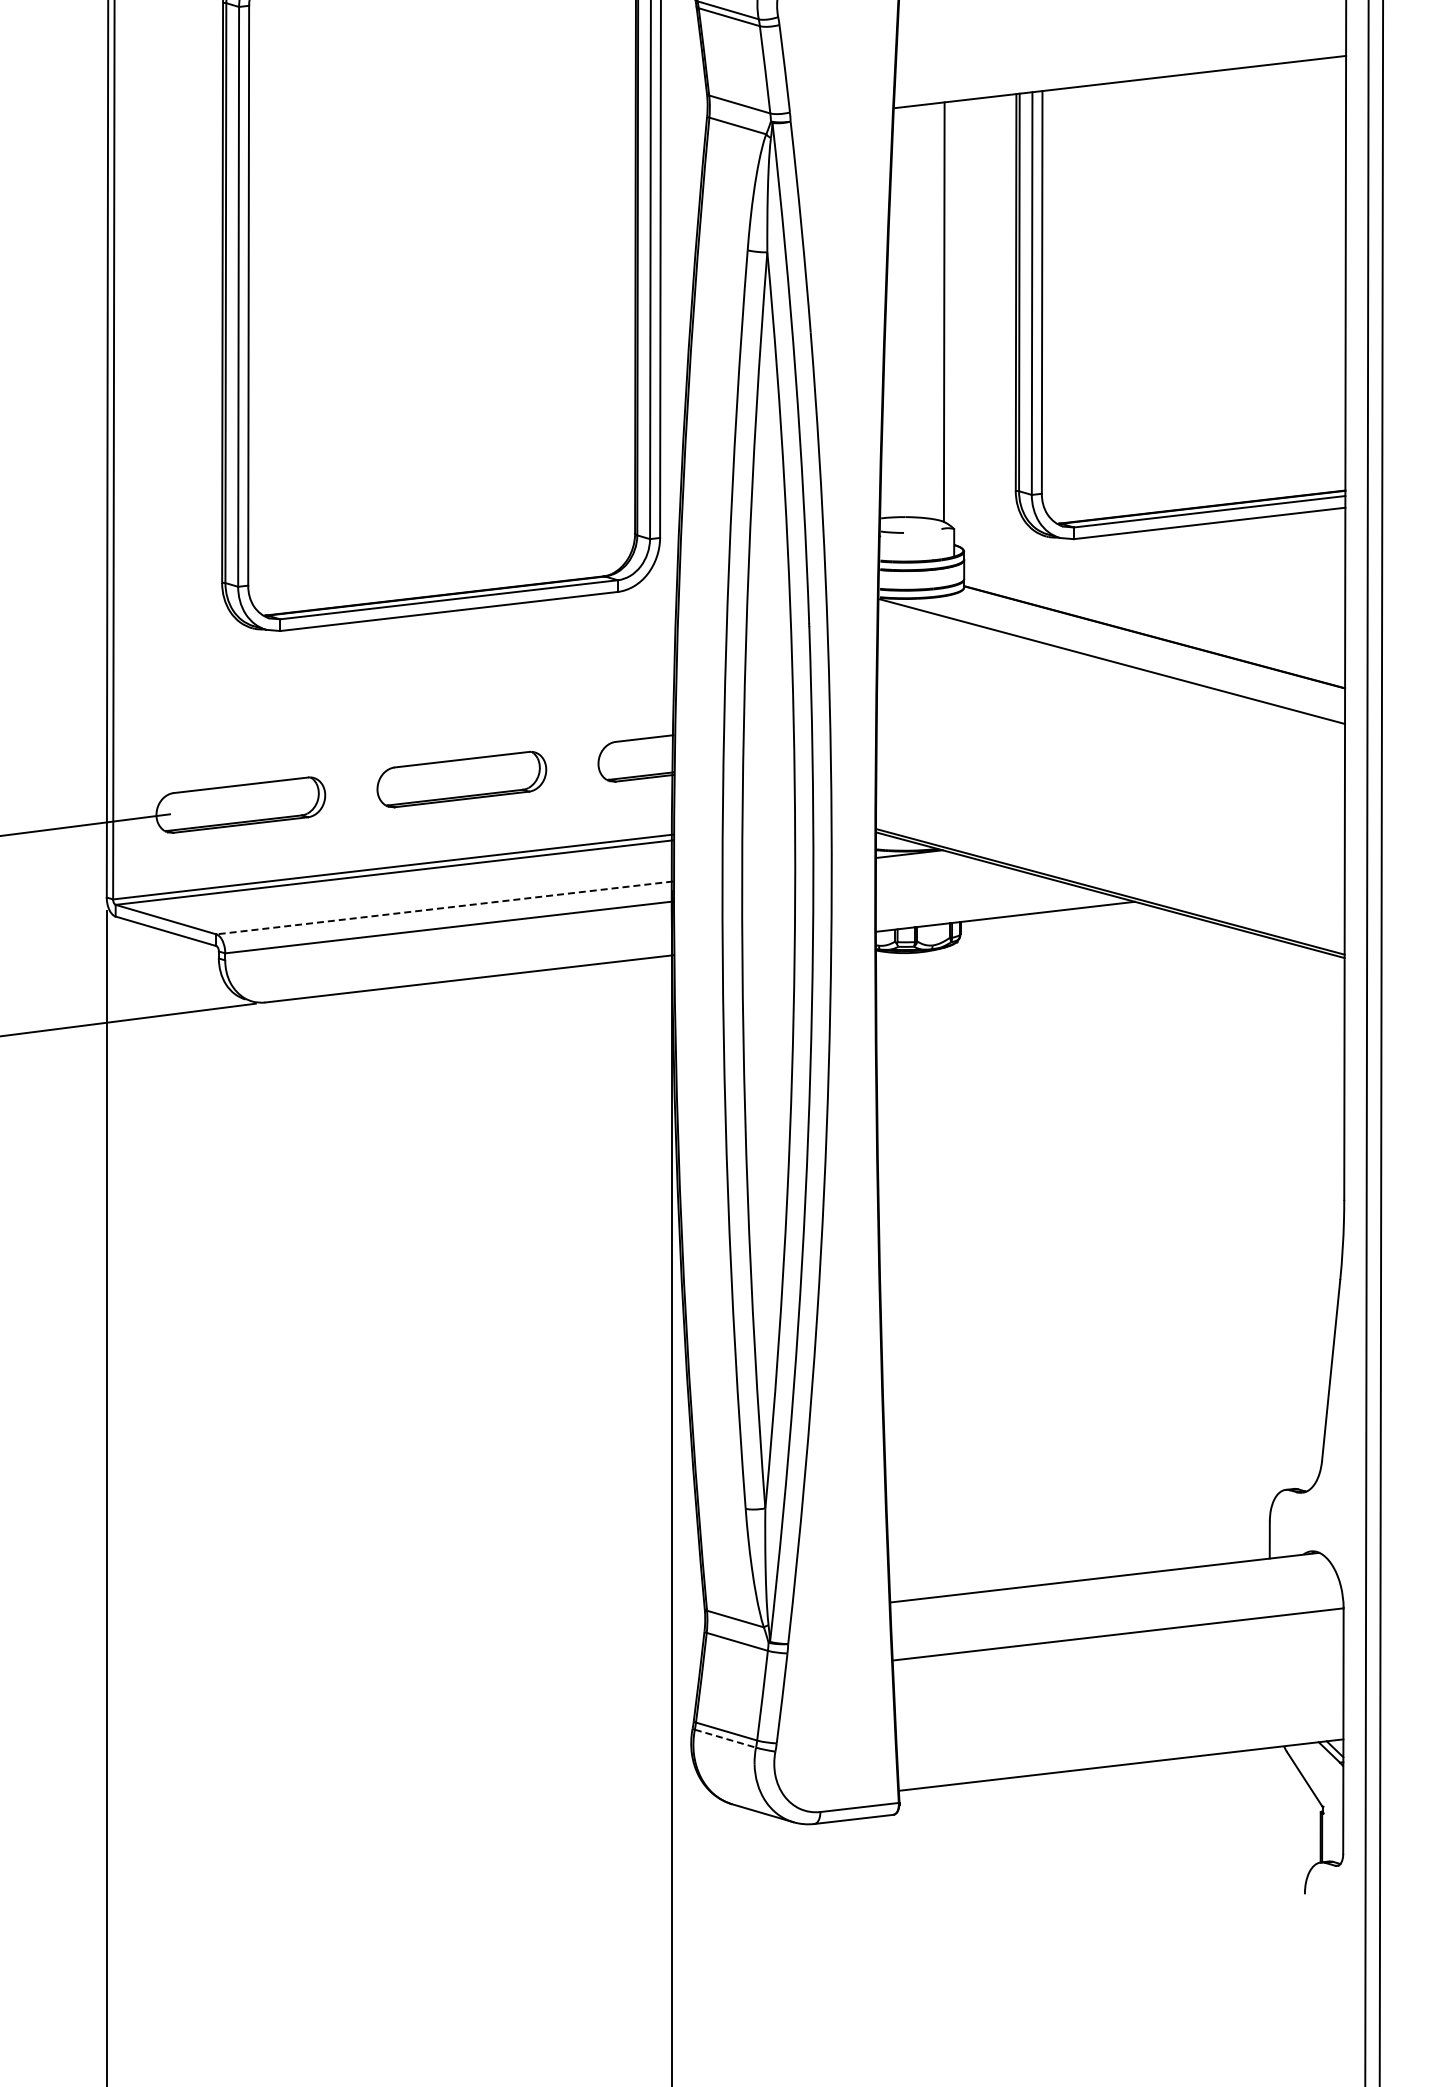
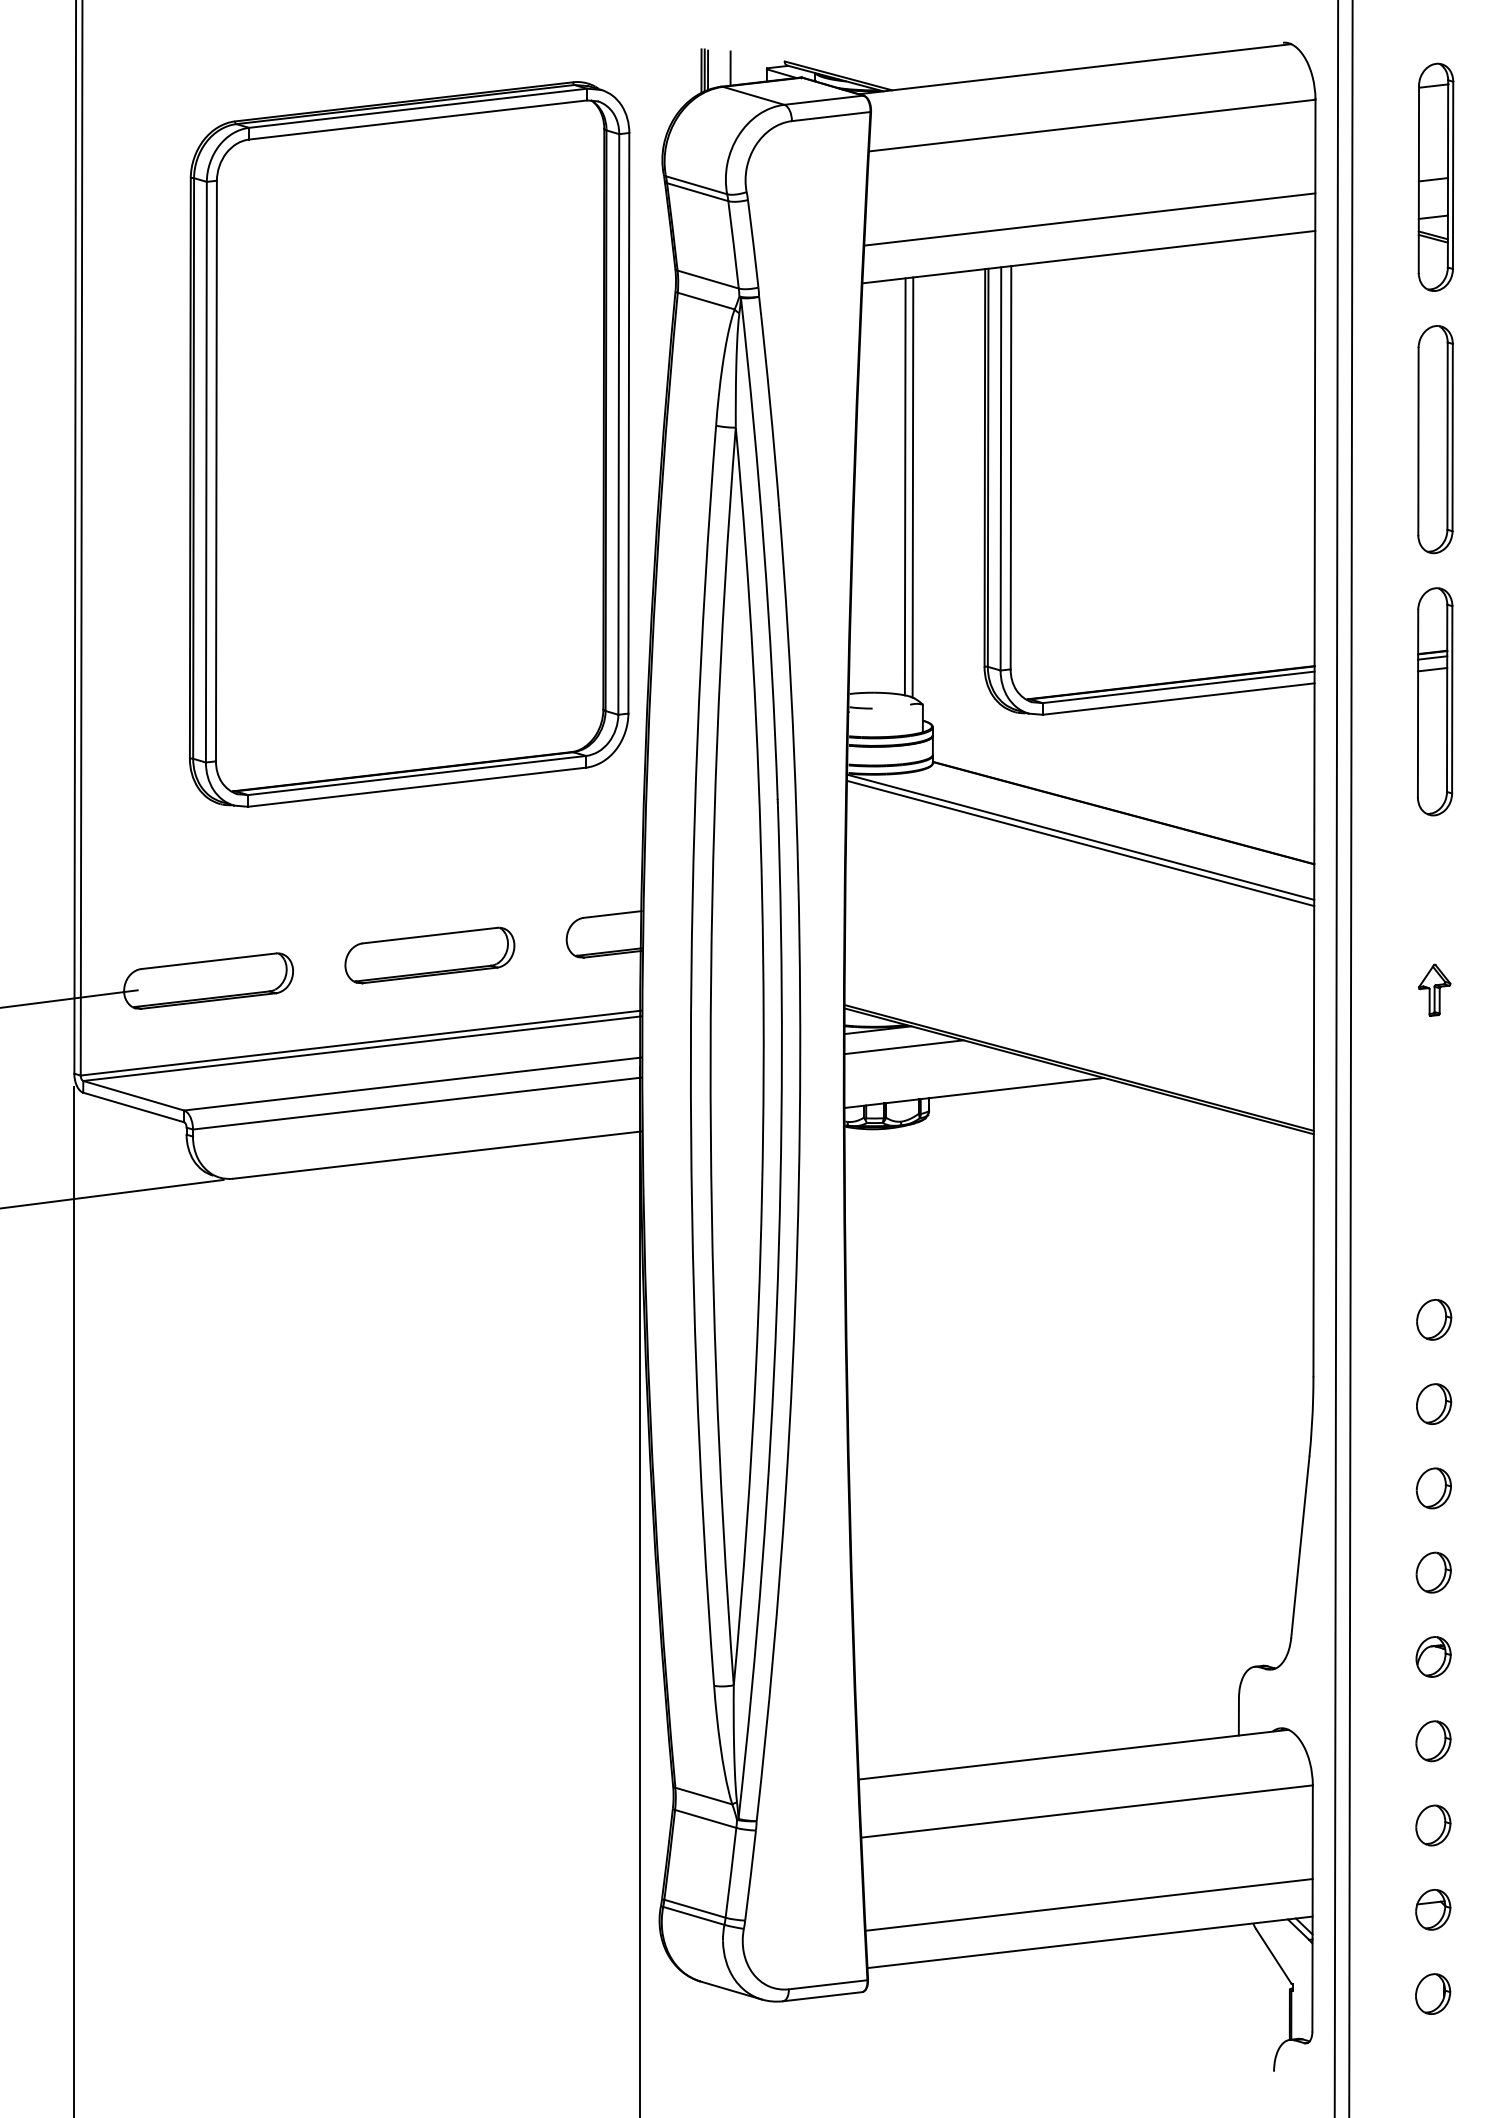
line: (1121, 44) -> (1090, 219), added
line: (935, 311) -> (904, 486), added
line: (1112, 667) -> (1081, 843), added
line: (934, 871) -> (903, 1047), added
line: (444, 908) -> (412, 1084), dashed -> solid
line: (1120, 1727) -> (1089, 1904), added
line: (725, 1738) -> (693, 1915), dashed -> solid

